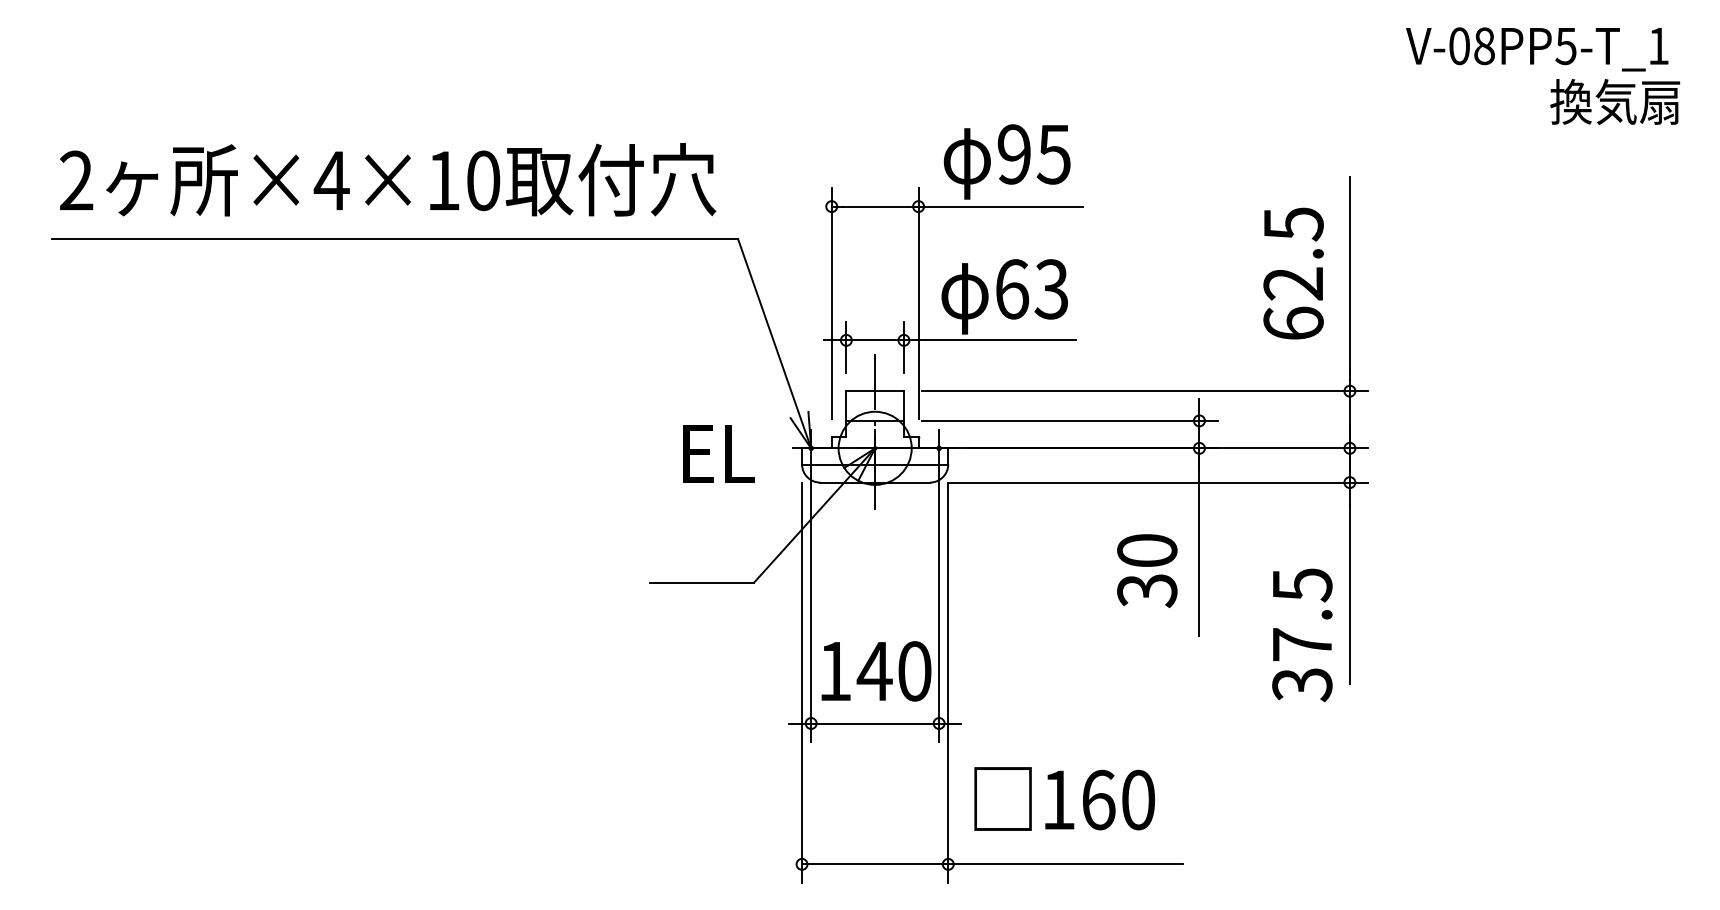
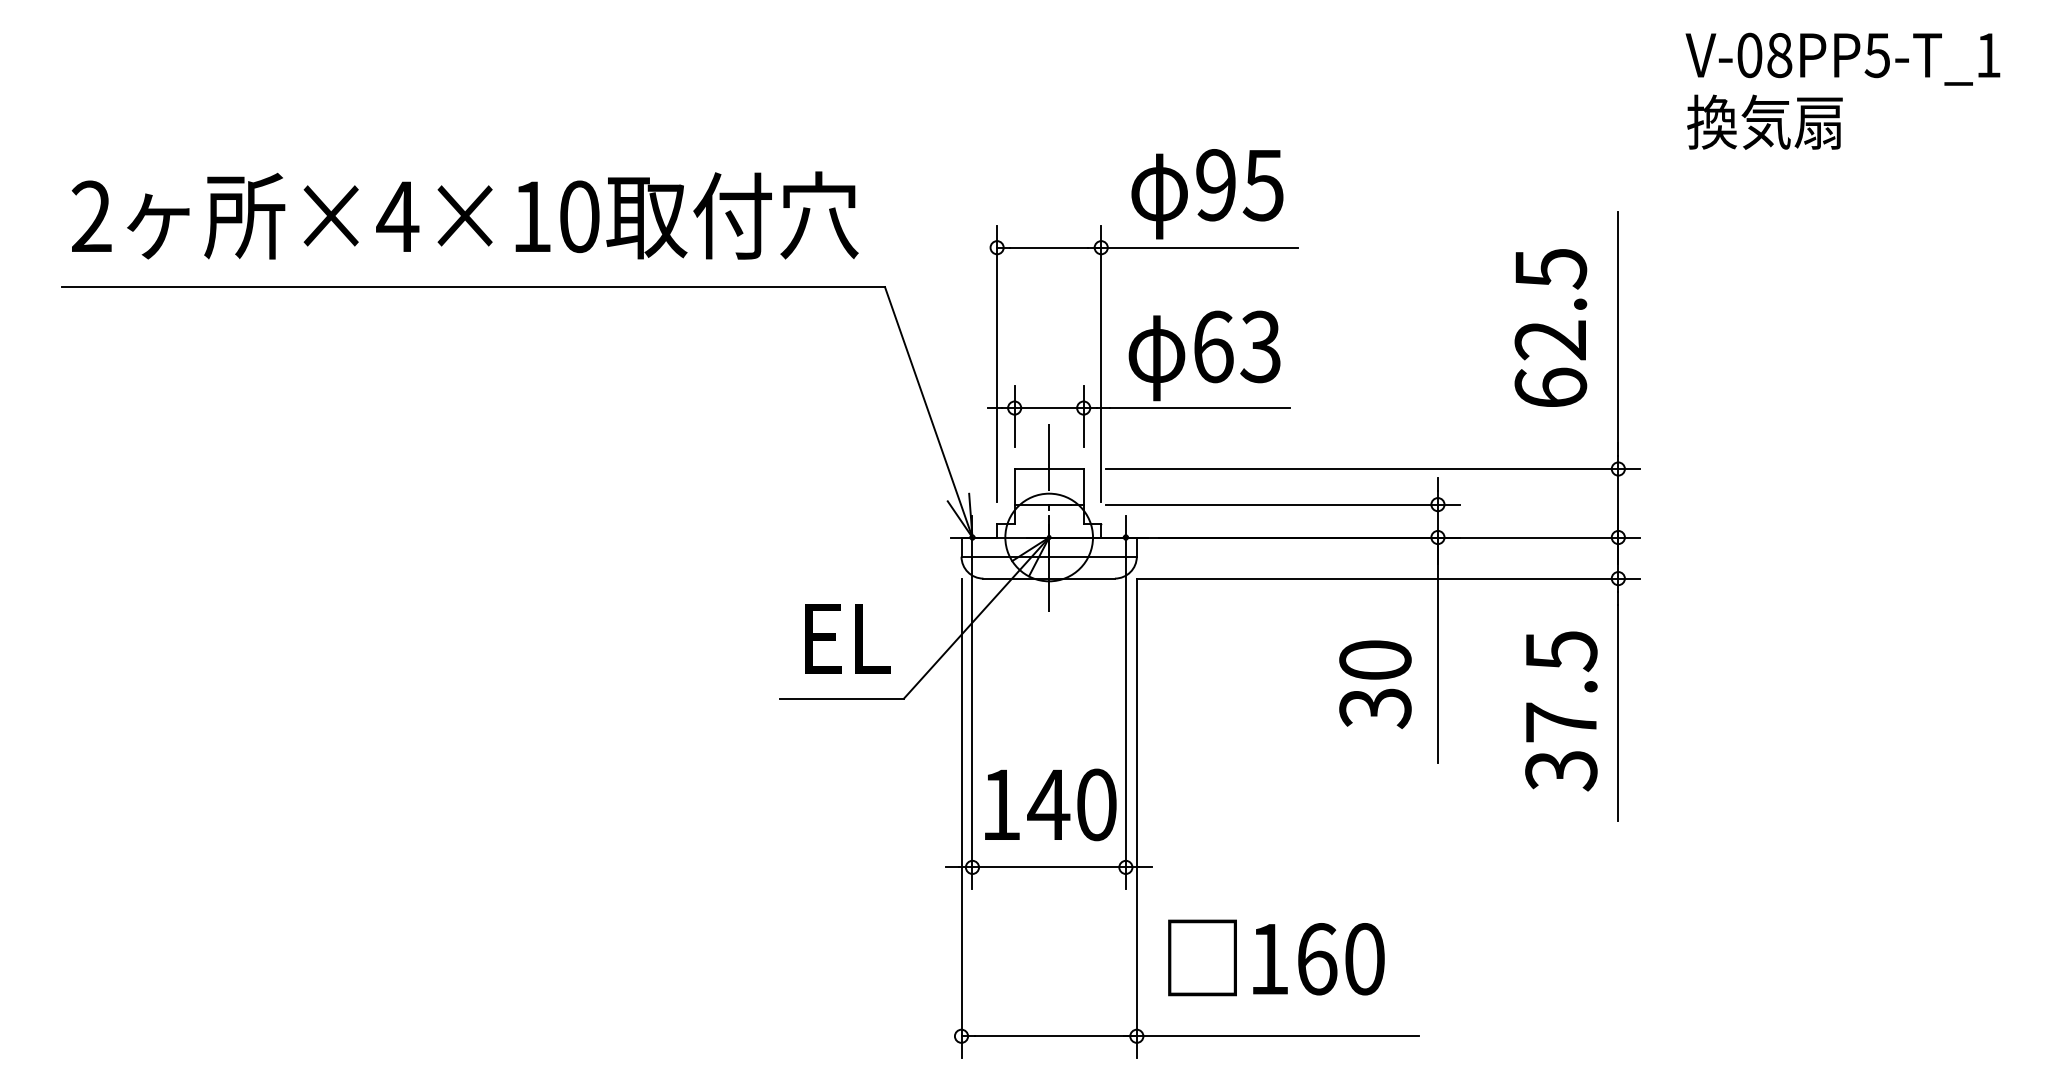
text: (1615, 101) -> (1765, 121), moved
text: (718, 453) -> (846, 638), moved
text: (1302, 635) -> (1561, 711), moved

